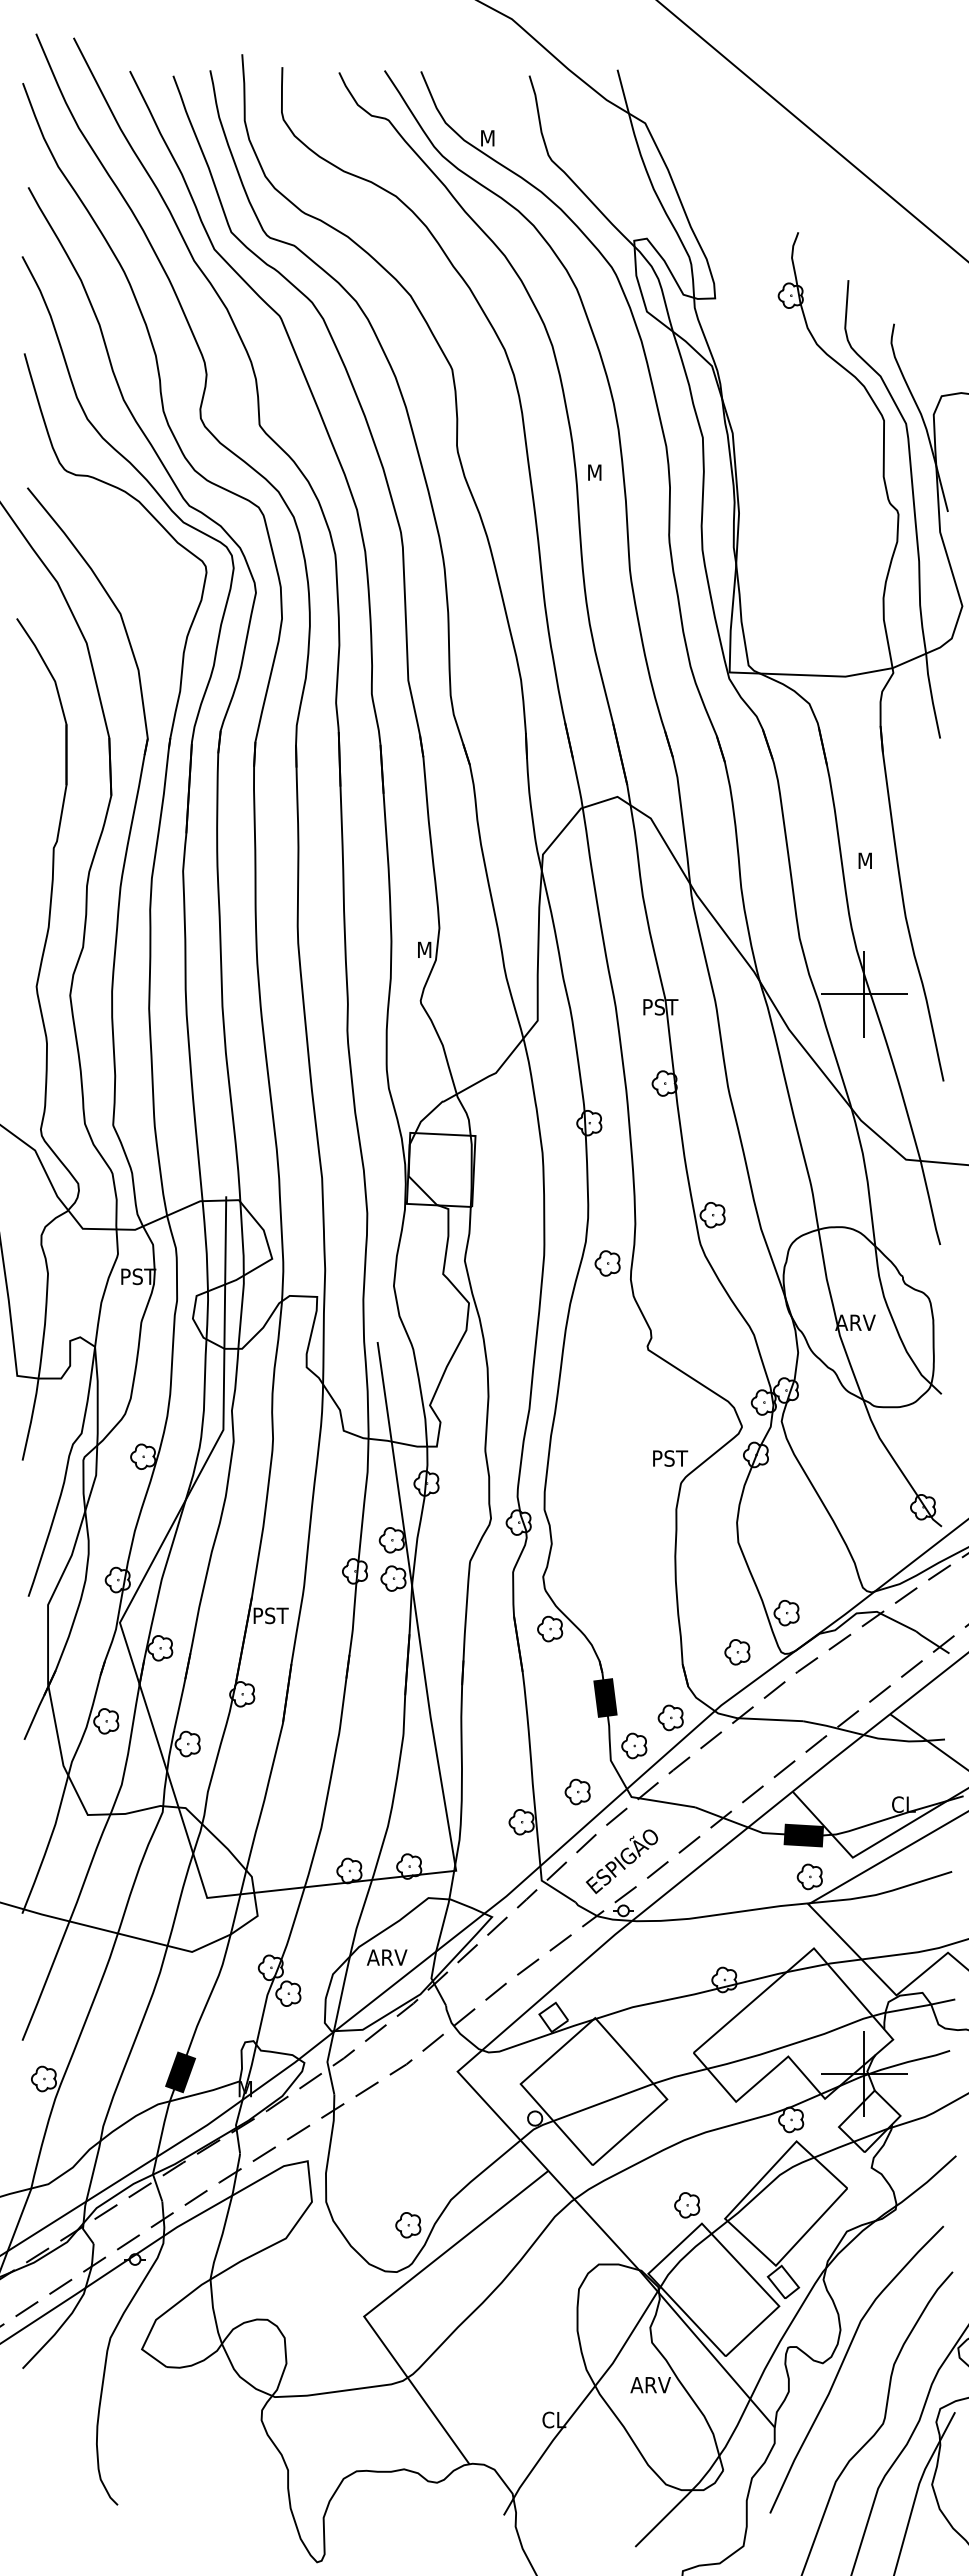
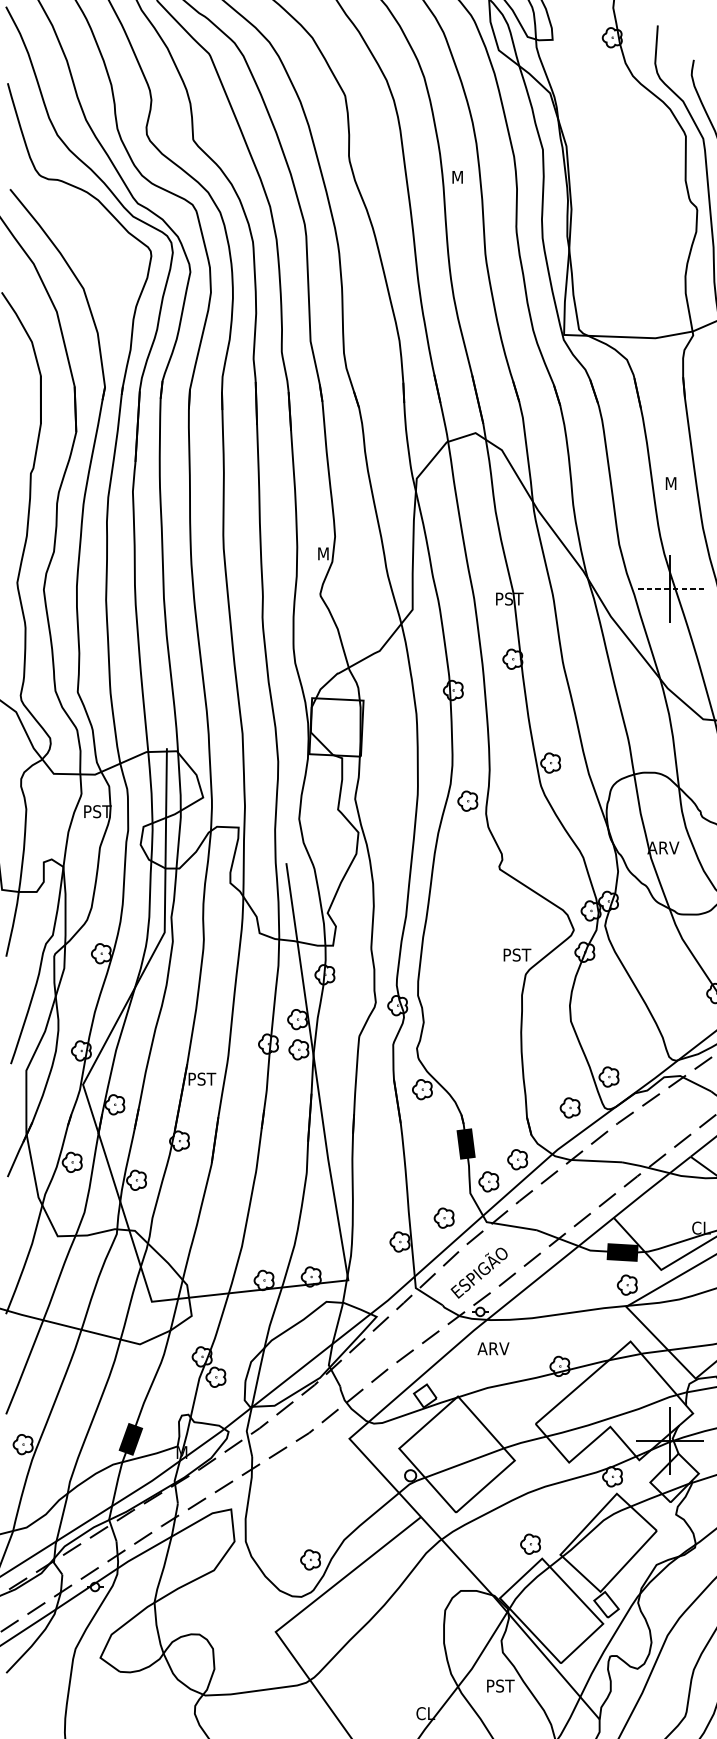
line: (863, 994) -> (669, 589), solid -> dashed
text: (386, 1957) -> (492, 1348), moved
text: (650, 2384) -> (501, 1685), ARV -> PST

